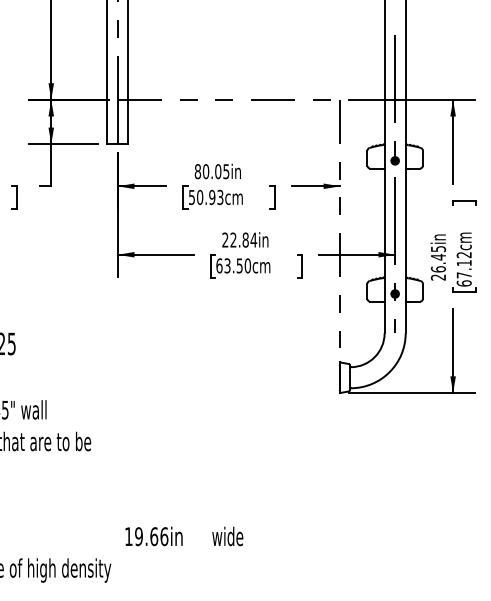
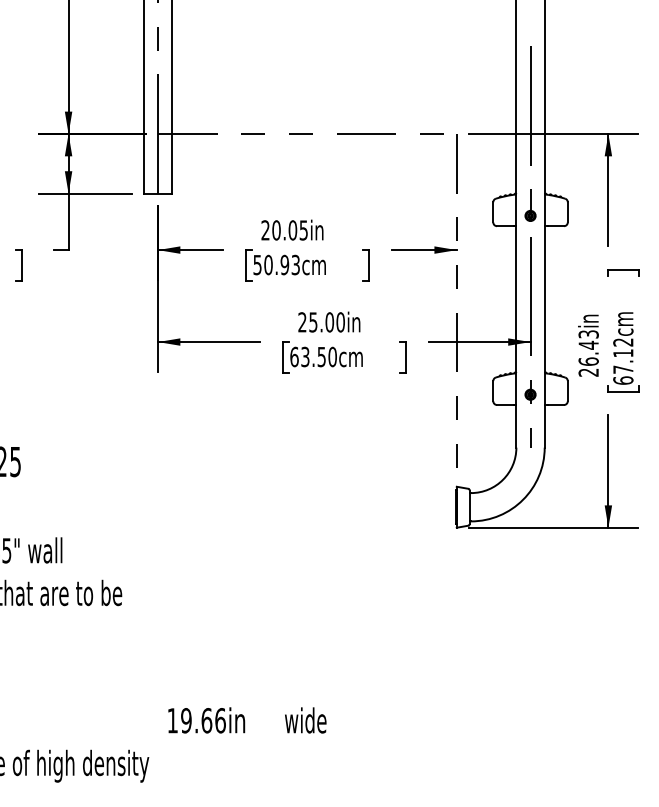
text: (197, 171) -> (265, 230), 80.05in -> 20.05in
text: (244, 240) -> (327, 322), 22.84in -> 25.00in
text: (438, 249) -> (588, 334), 26.45in -> 26.43in

